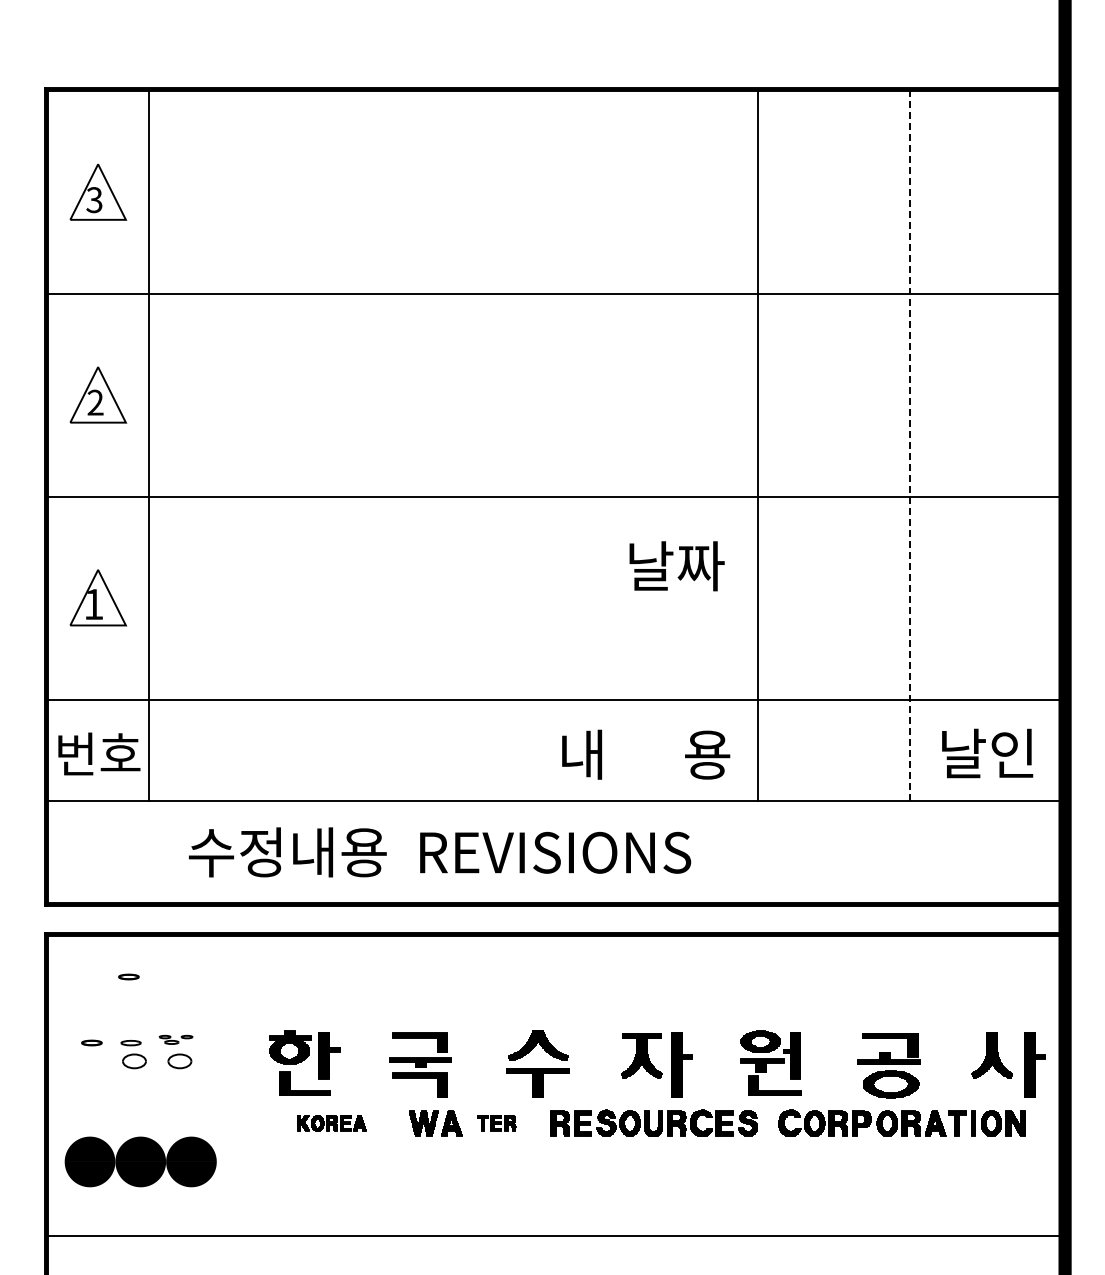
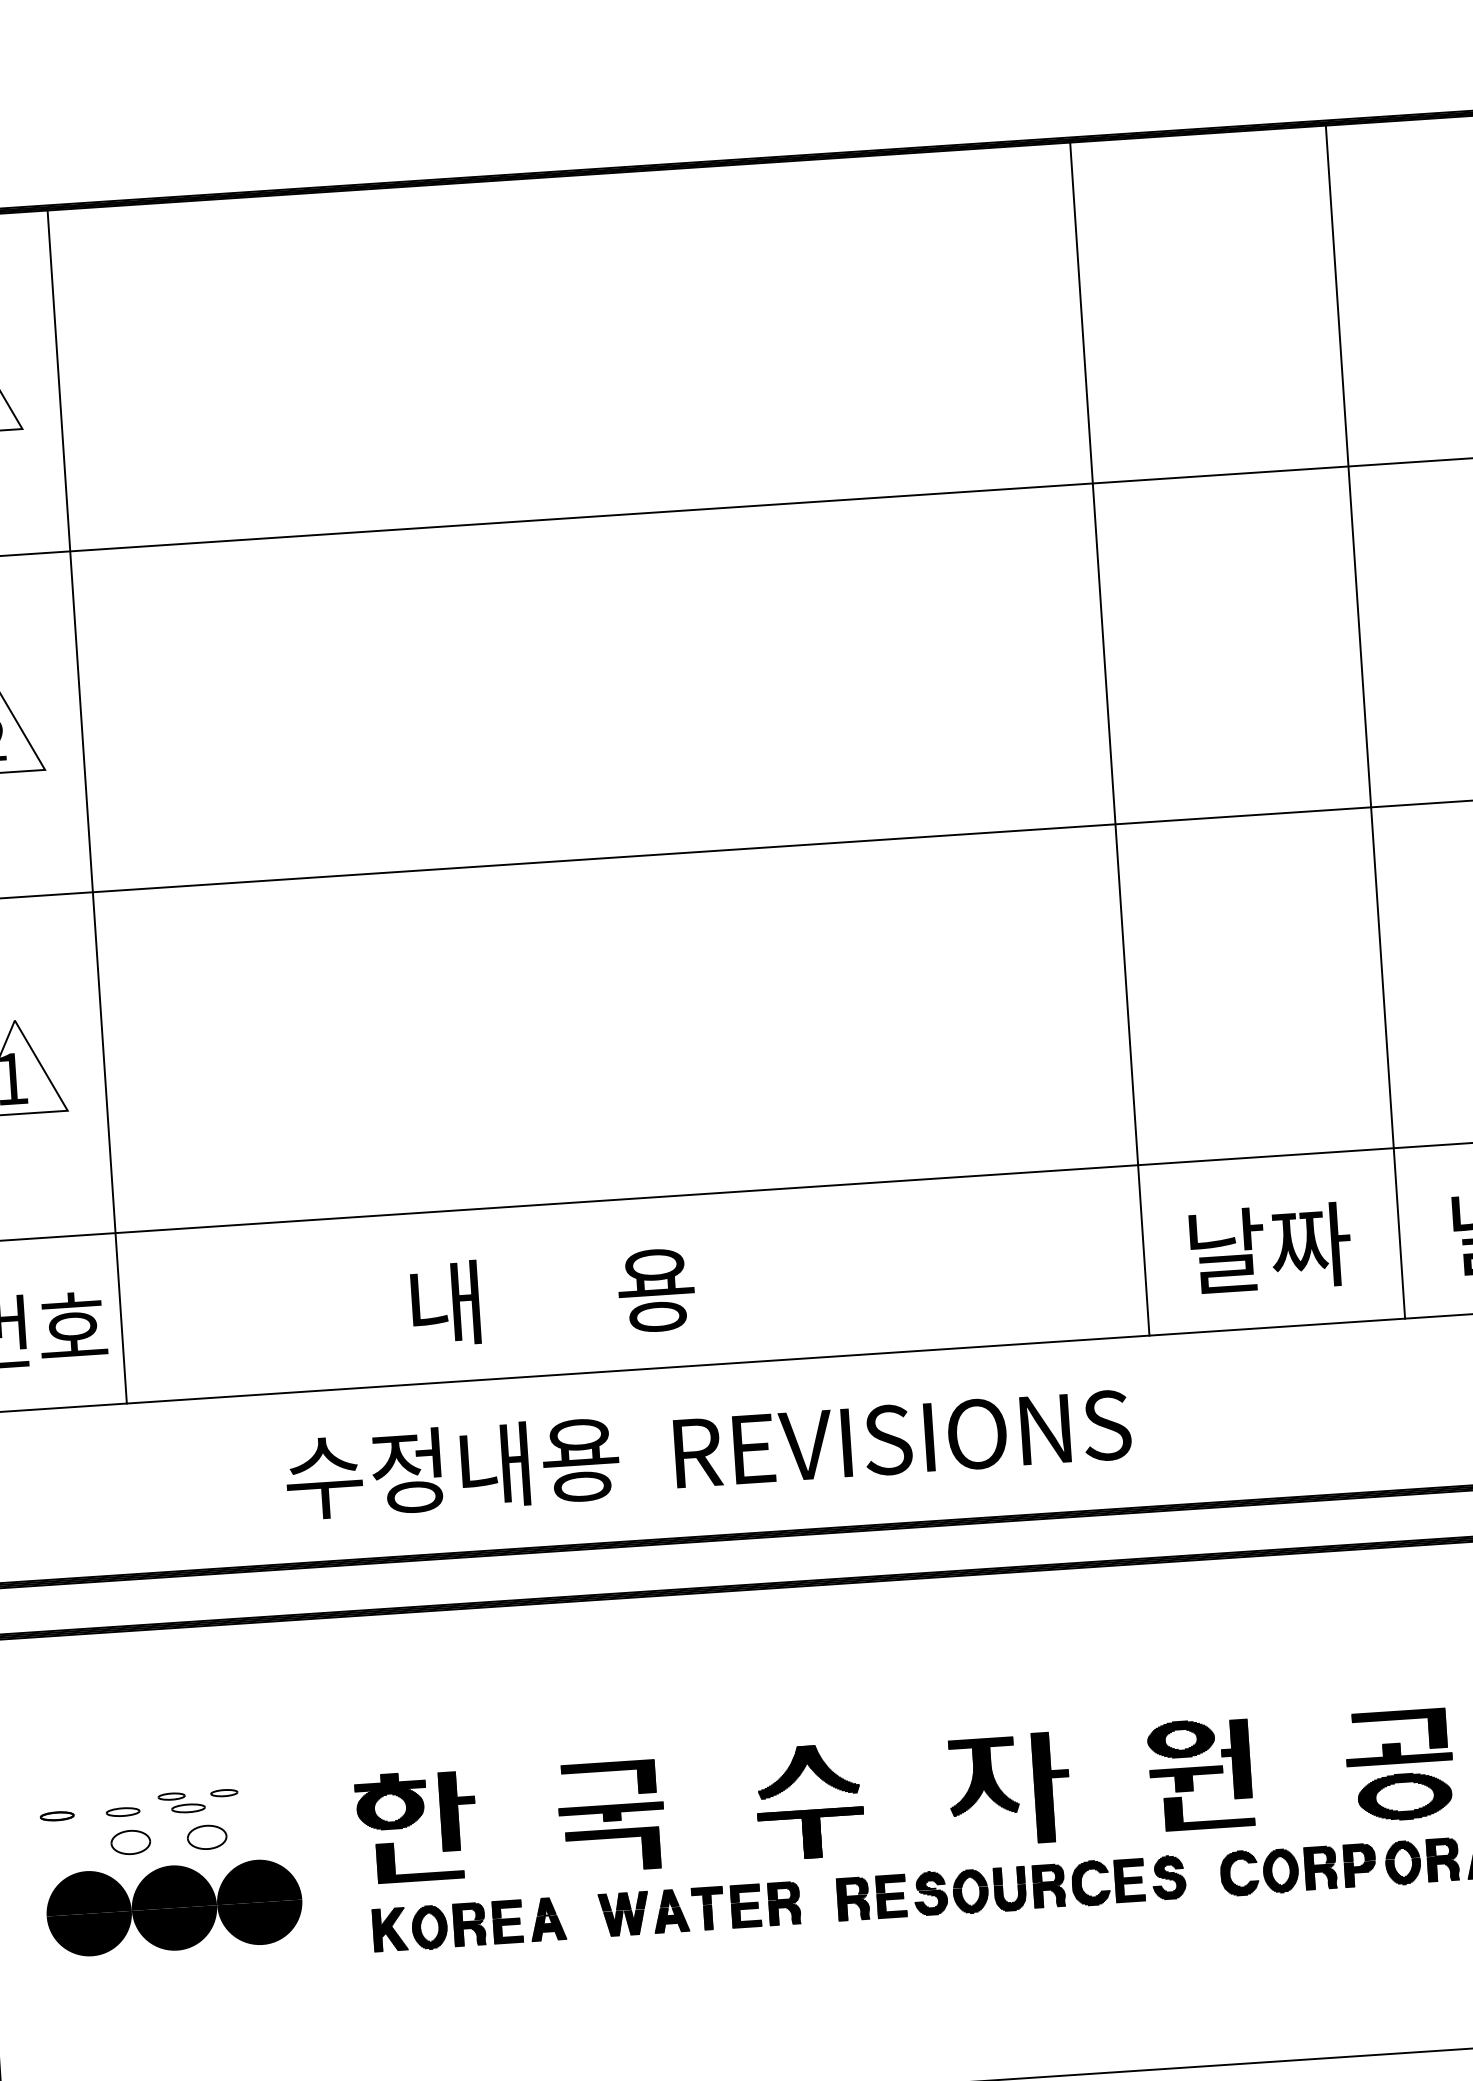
line: (909, 446) -> (1364, 722), dashed -> solid
text: (676, 566) -> (1269, 1248), moved
text: (646, 754) -> (553, 1296), moved
text: (440, 852) -> (709, 1451), moved
part: (128, 976) -> (111, 1700), removed
part: (175, 1039) -> (197, 1801), size x1.43
part: (331, 1123) -> (468, 1924), size x1.67
part: (496, 1123) -> (746, 1906), size x1.67
part: (140, 1161) -> (173, 1907), moved

